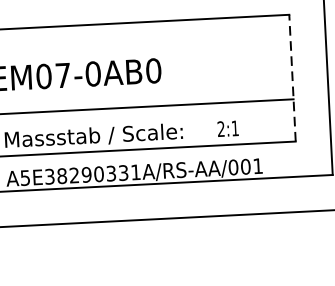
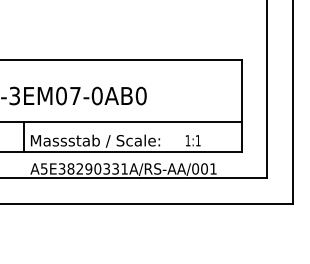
line: (292, 76) -> (241, 105), dashed -> solid
text: (220, 128) -> (187, 140), 2:1 -> 1:1

